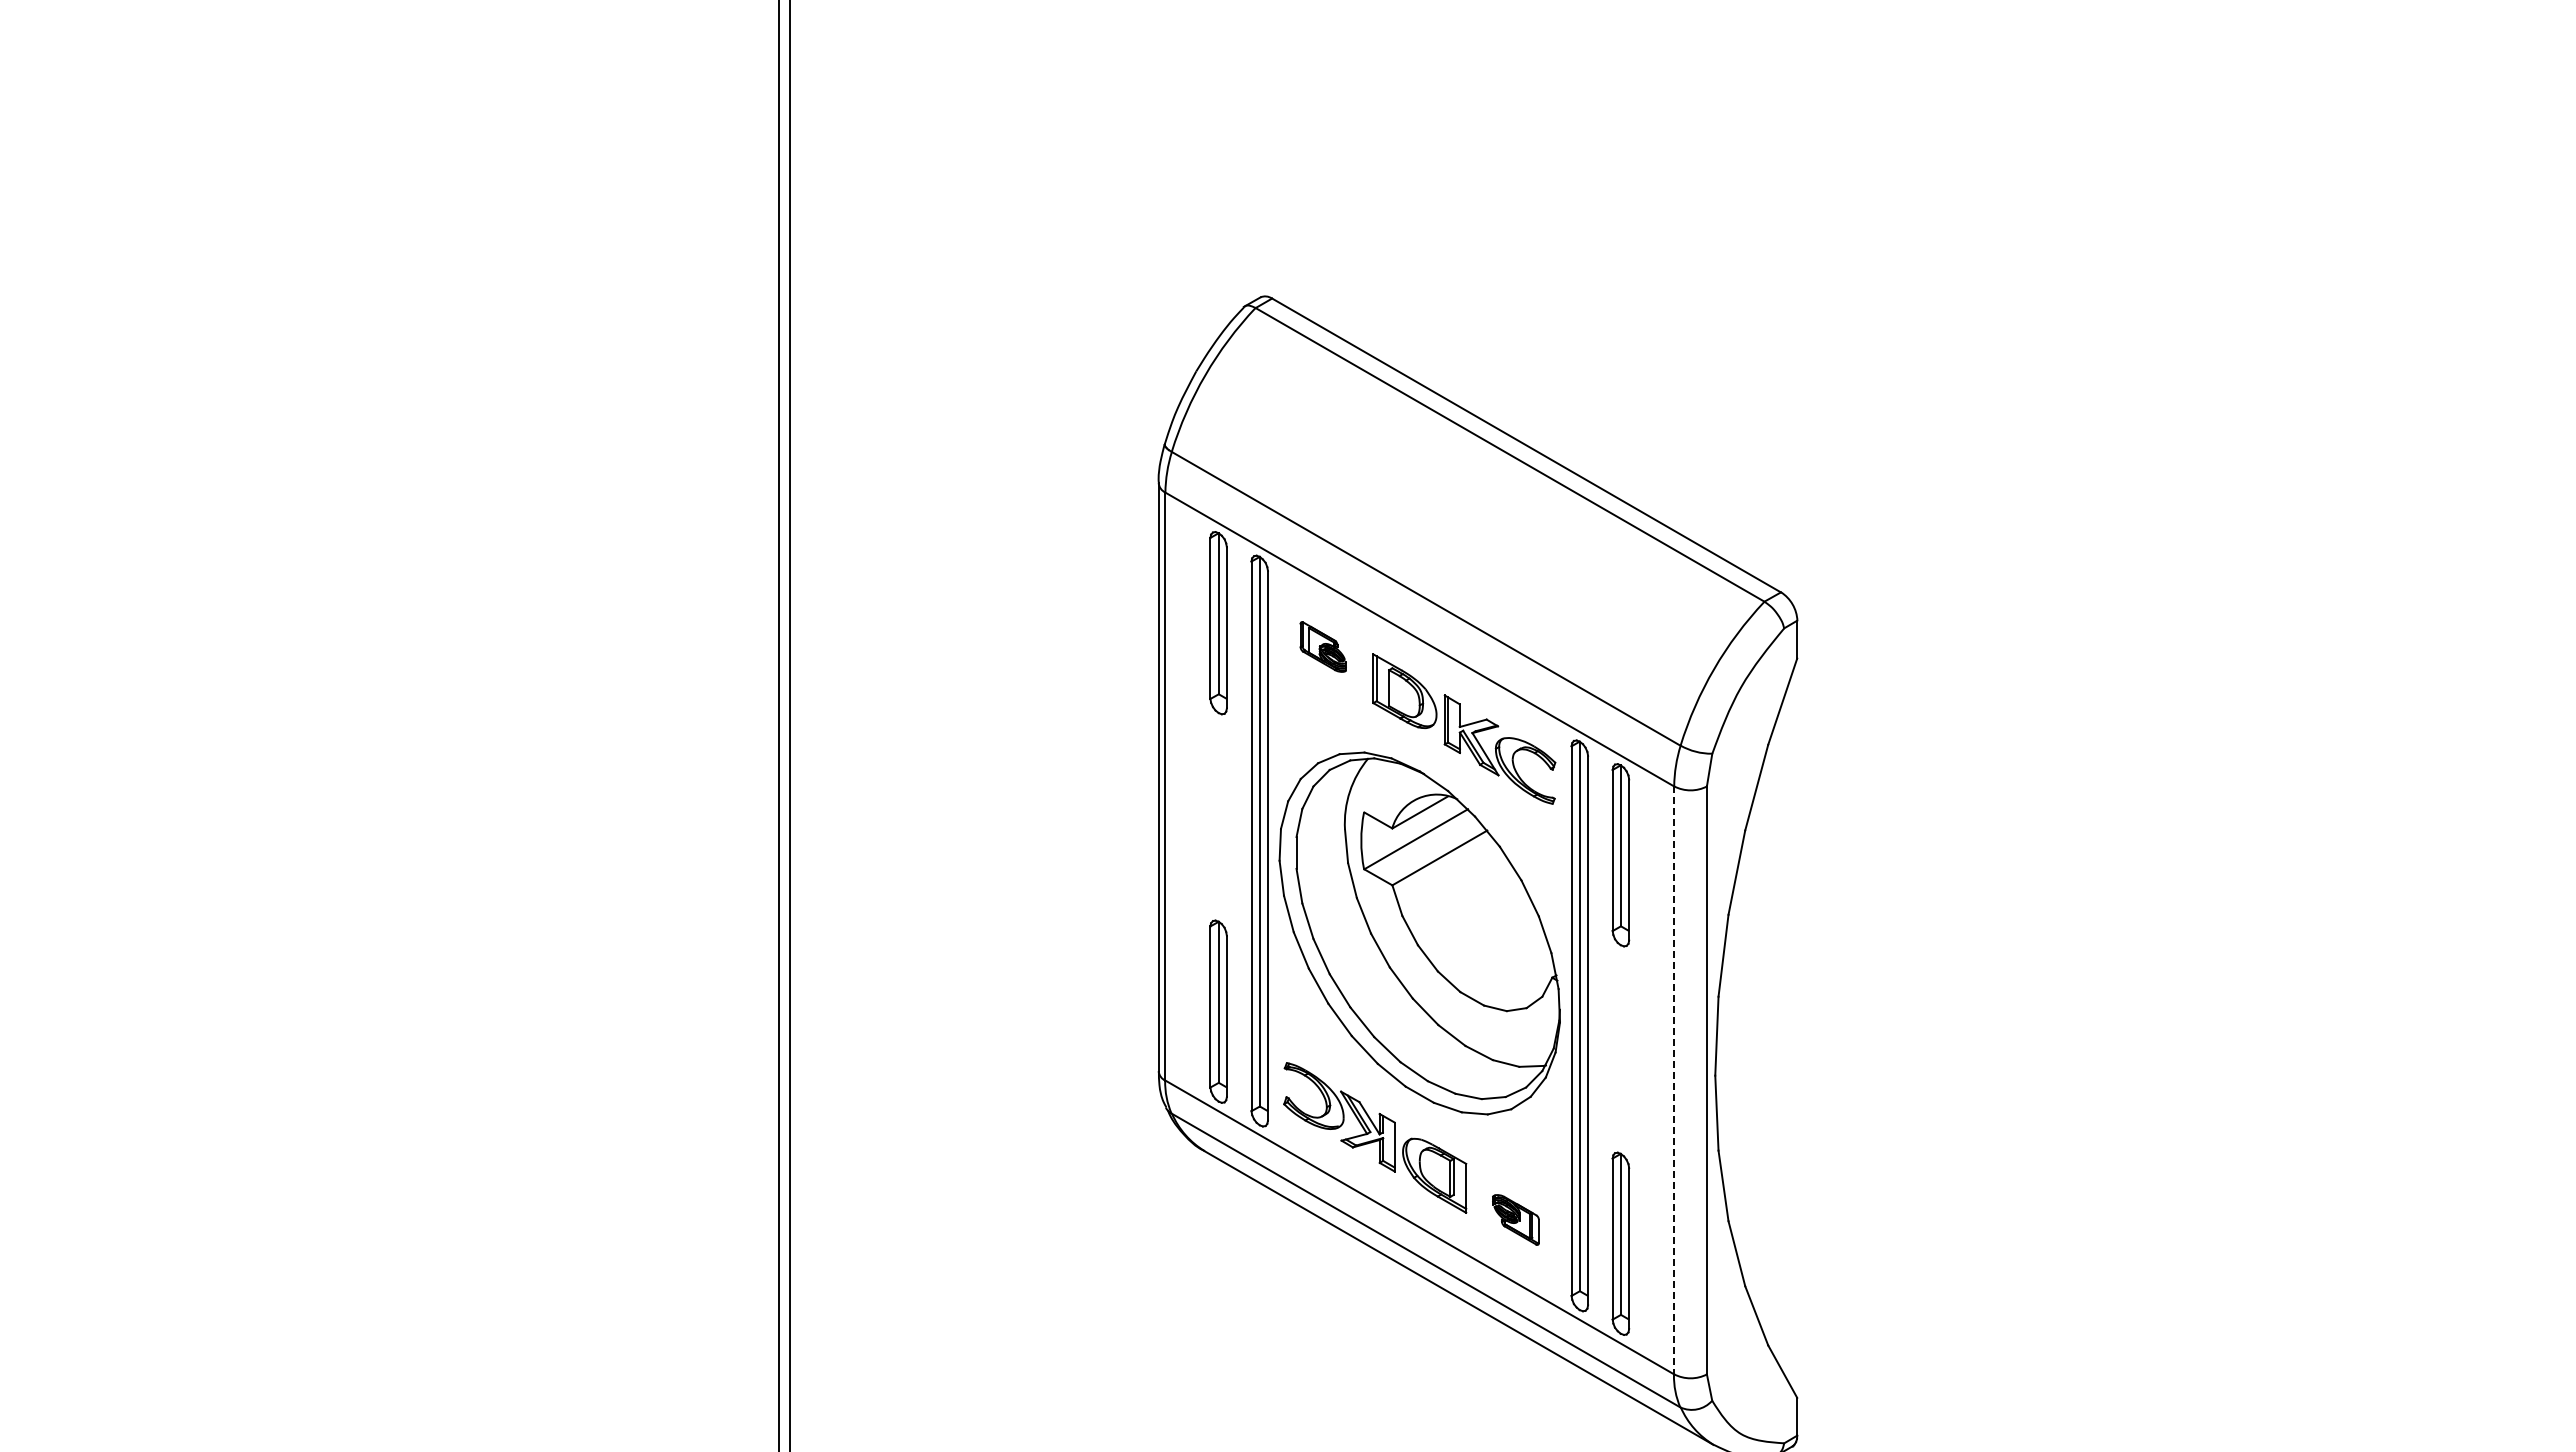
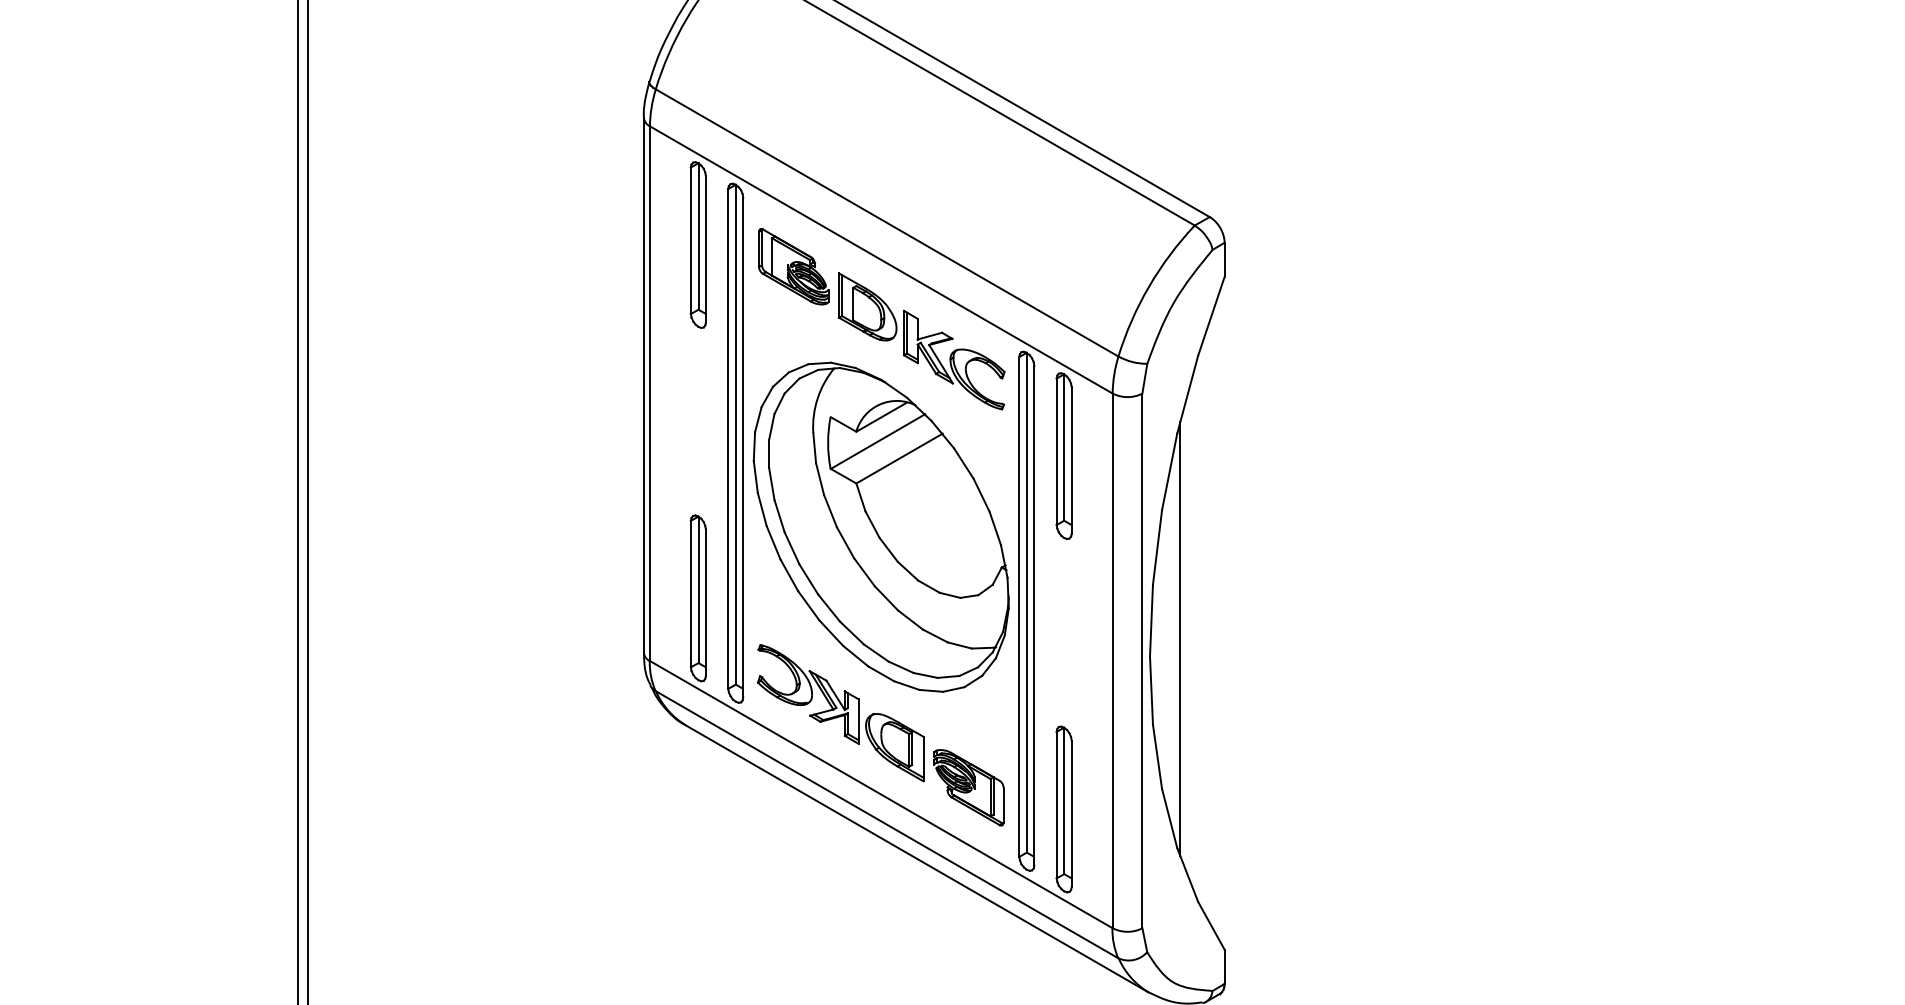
part: (1323, 646) -> (793, 266), size x1.67
line: (1748, 1056) -> (1180, 639), added
line: (1674, 1080) -> (1112, 660), dashed -> solid
part: (1515, 1219) -> (968, 787), size x1.67

